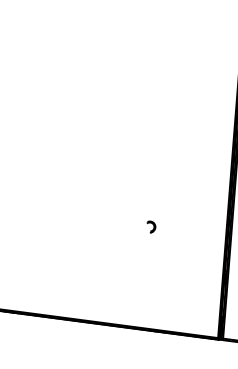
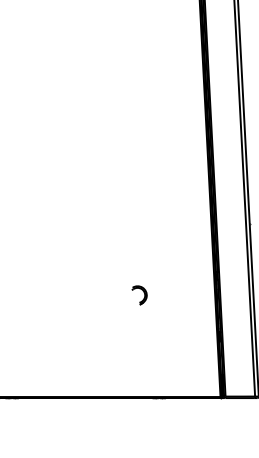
part: (151, 227) -> (139, 295), size x1.67

